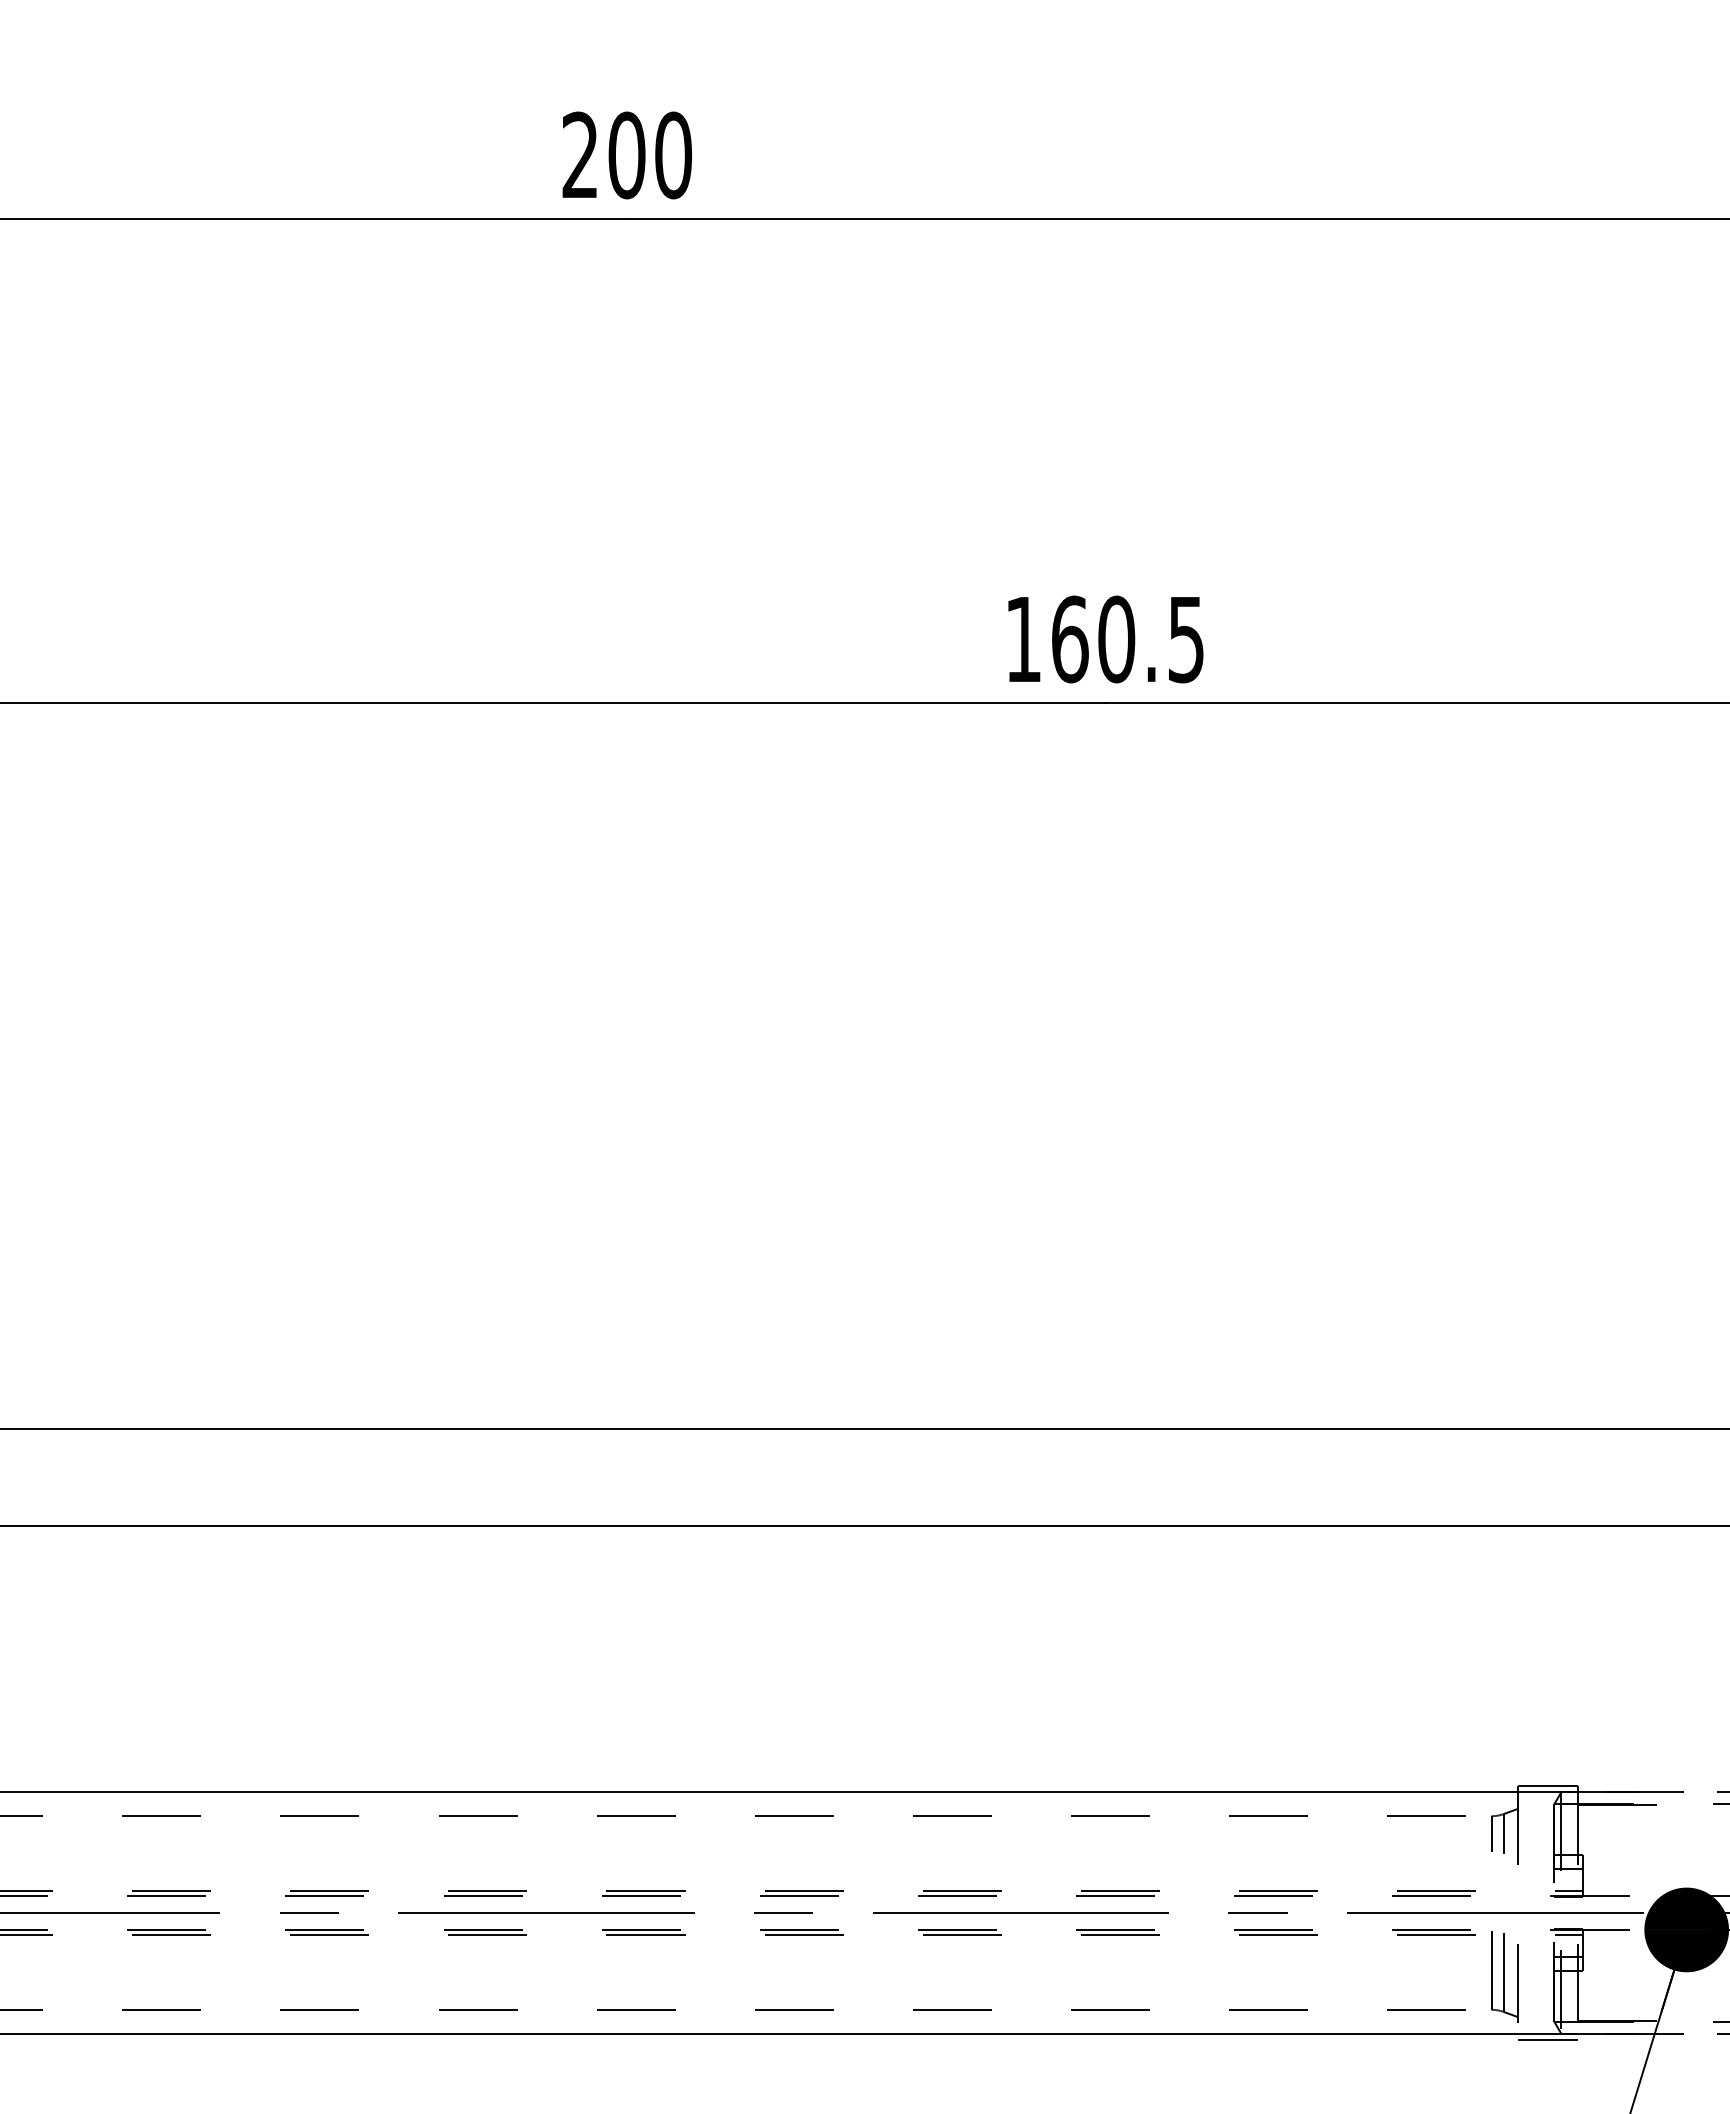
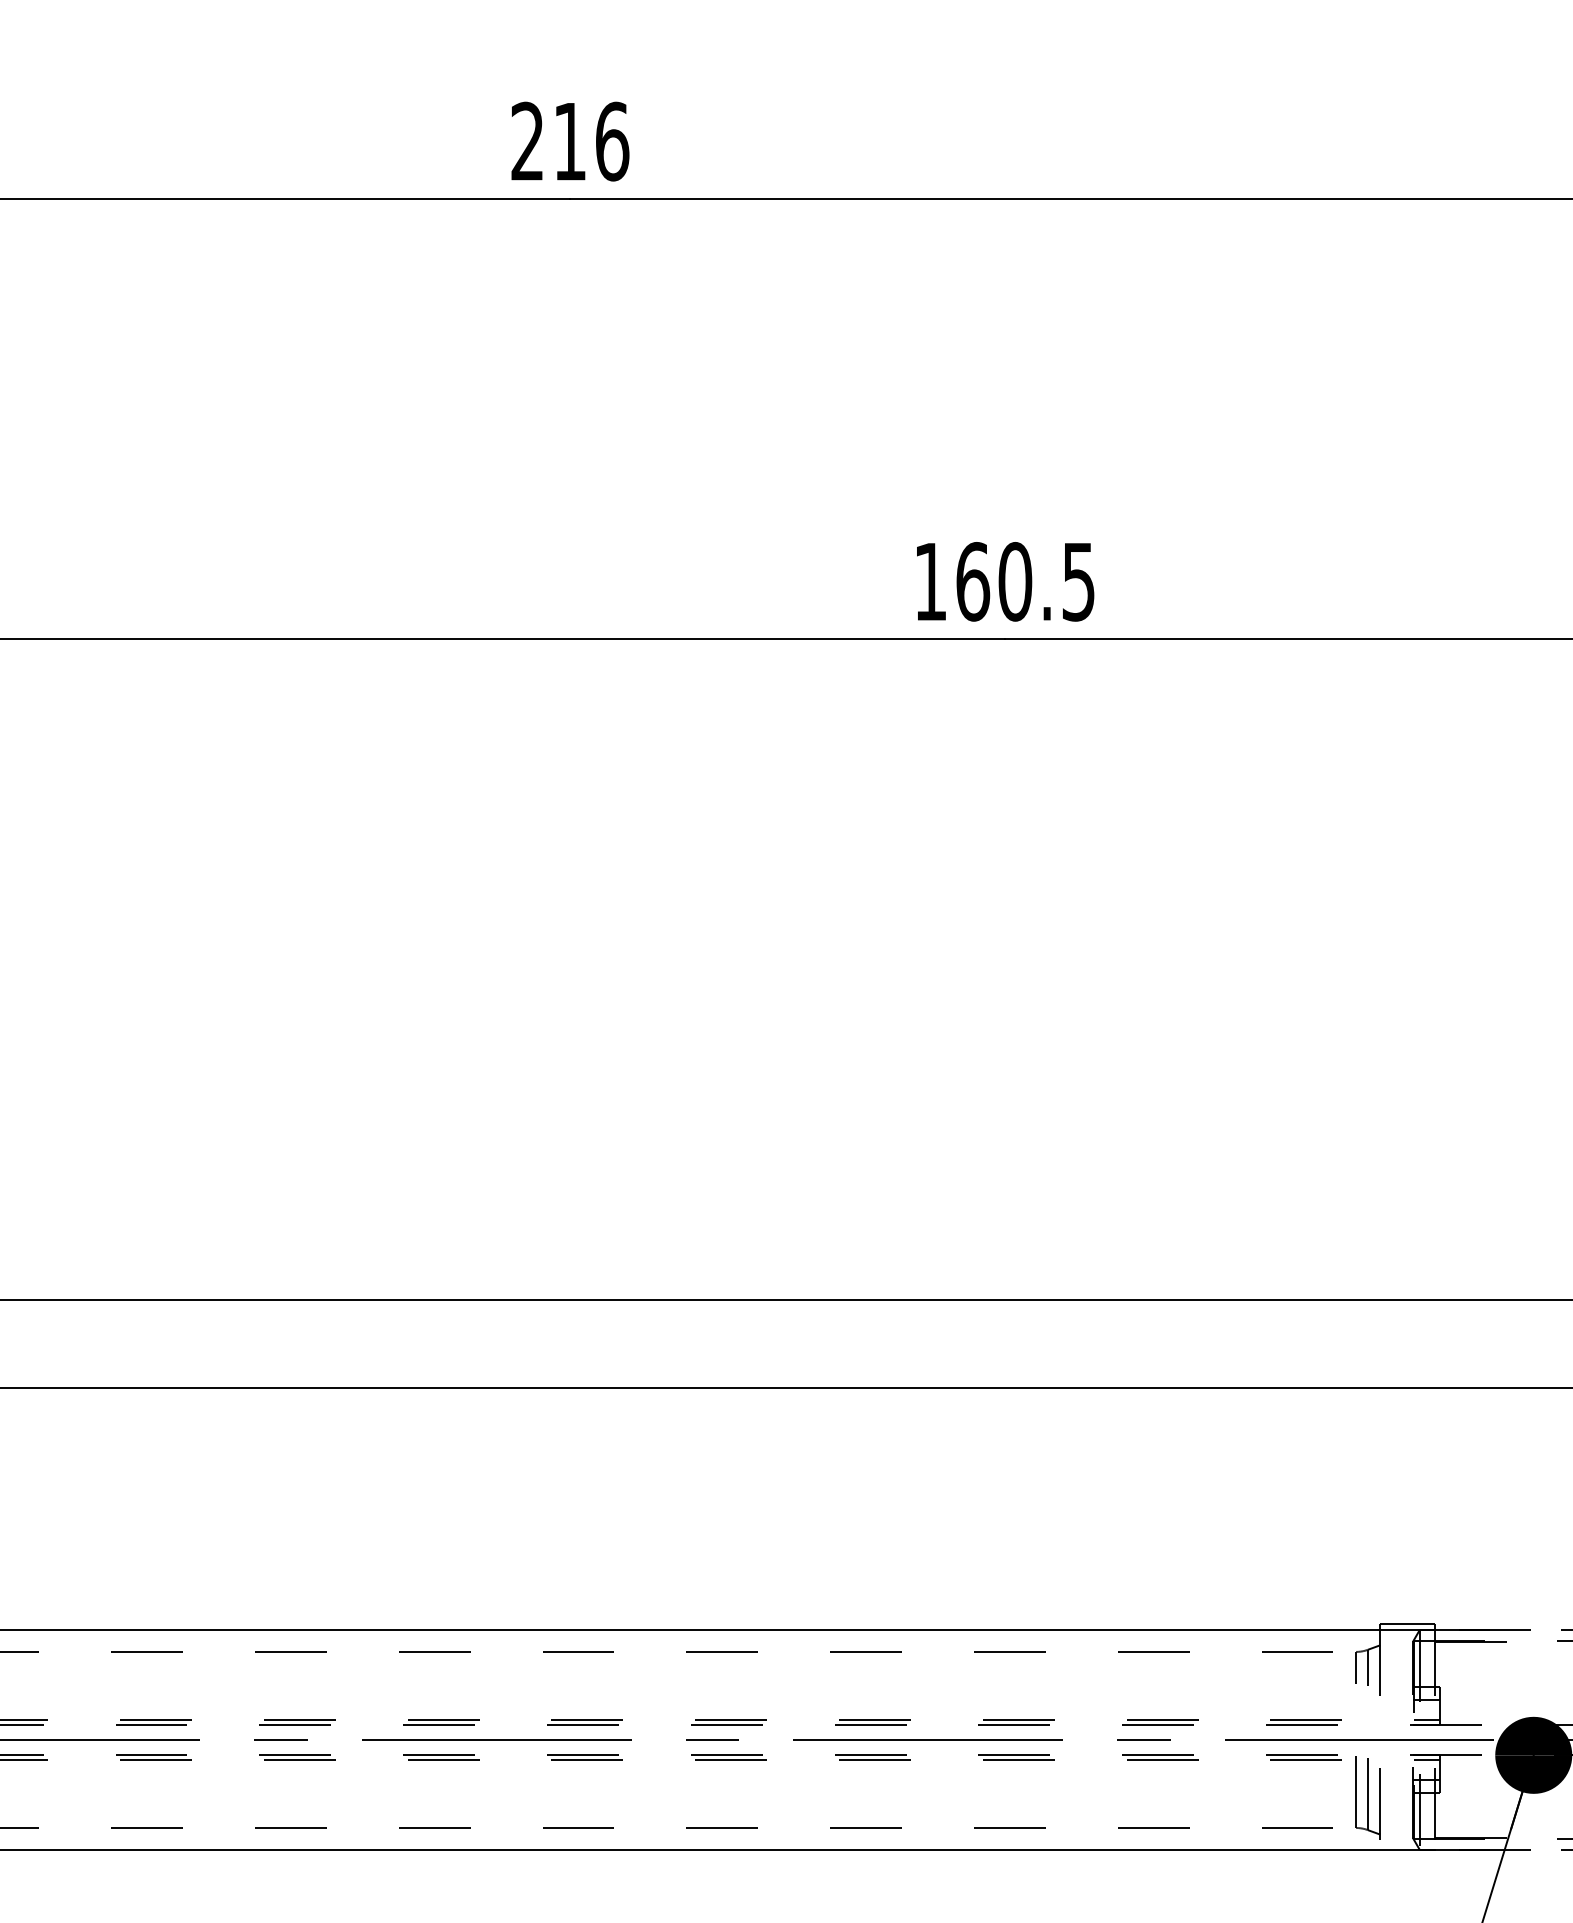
text: (650, 155) -> (591, 141), 200 -> 216
line: (1547, 2040) -> (1407, 1855), removed

